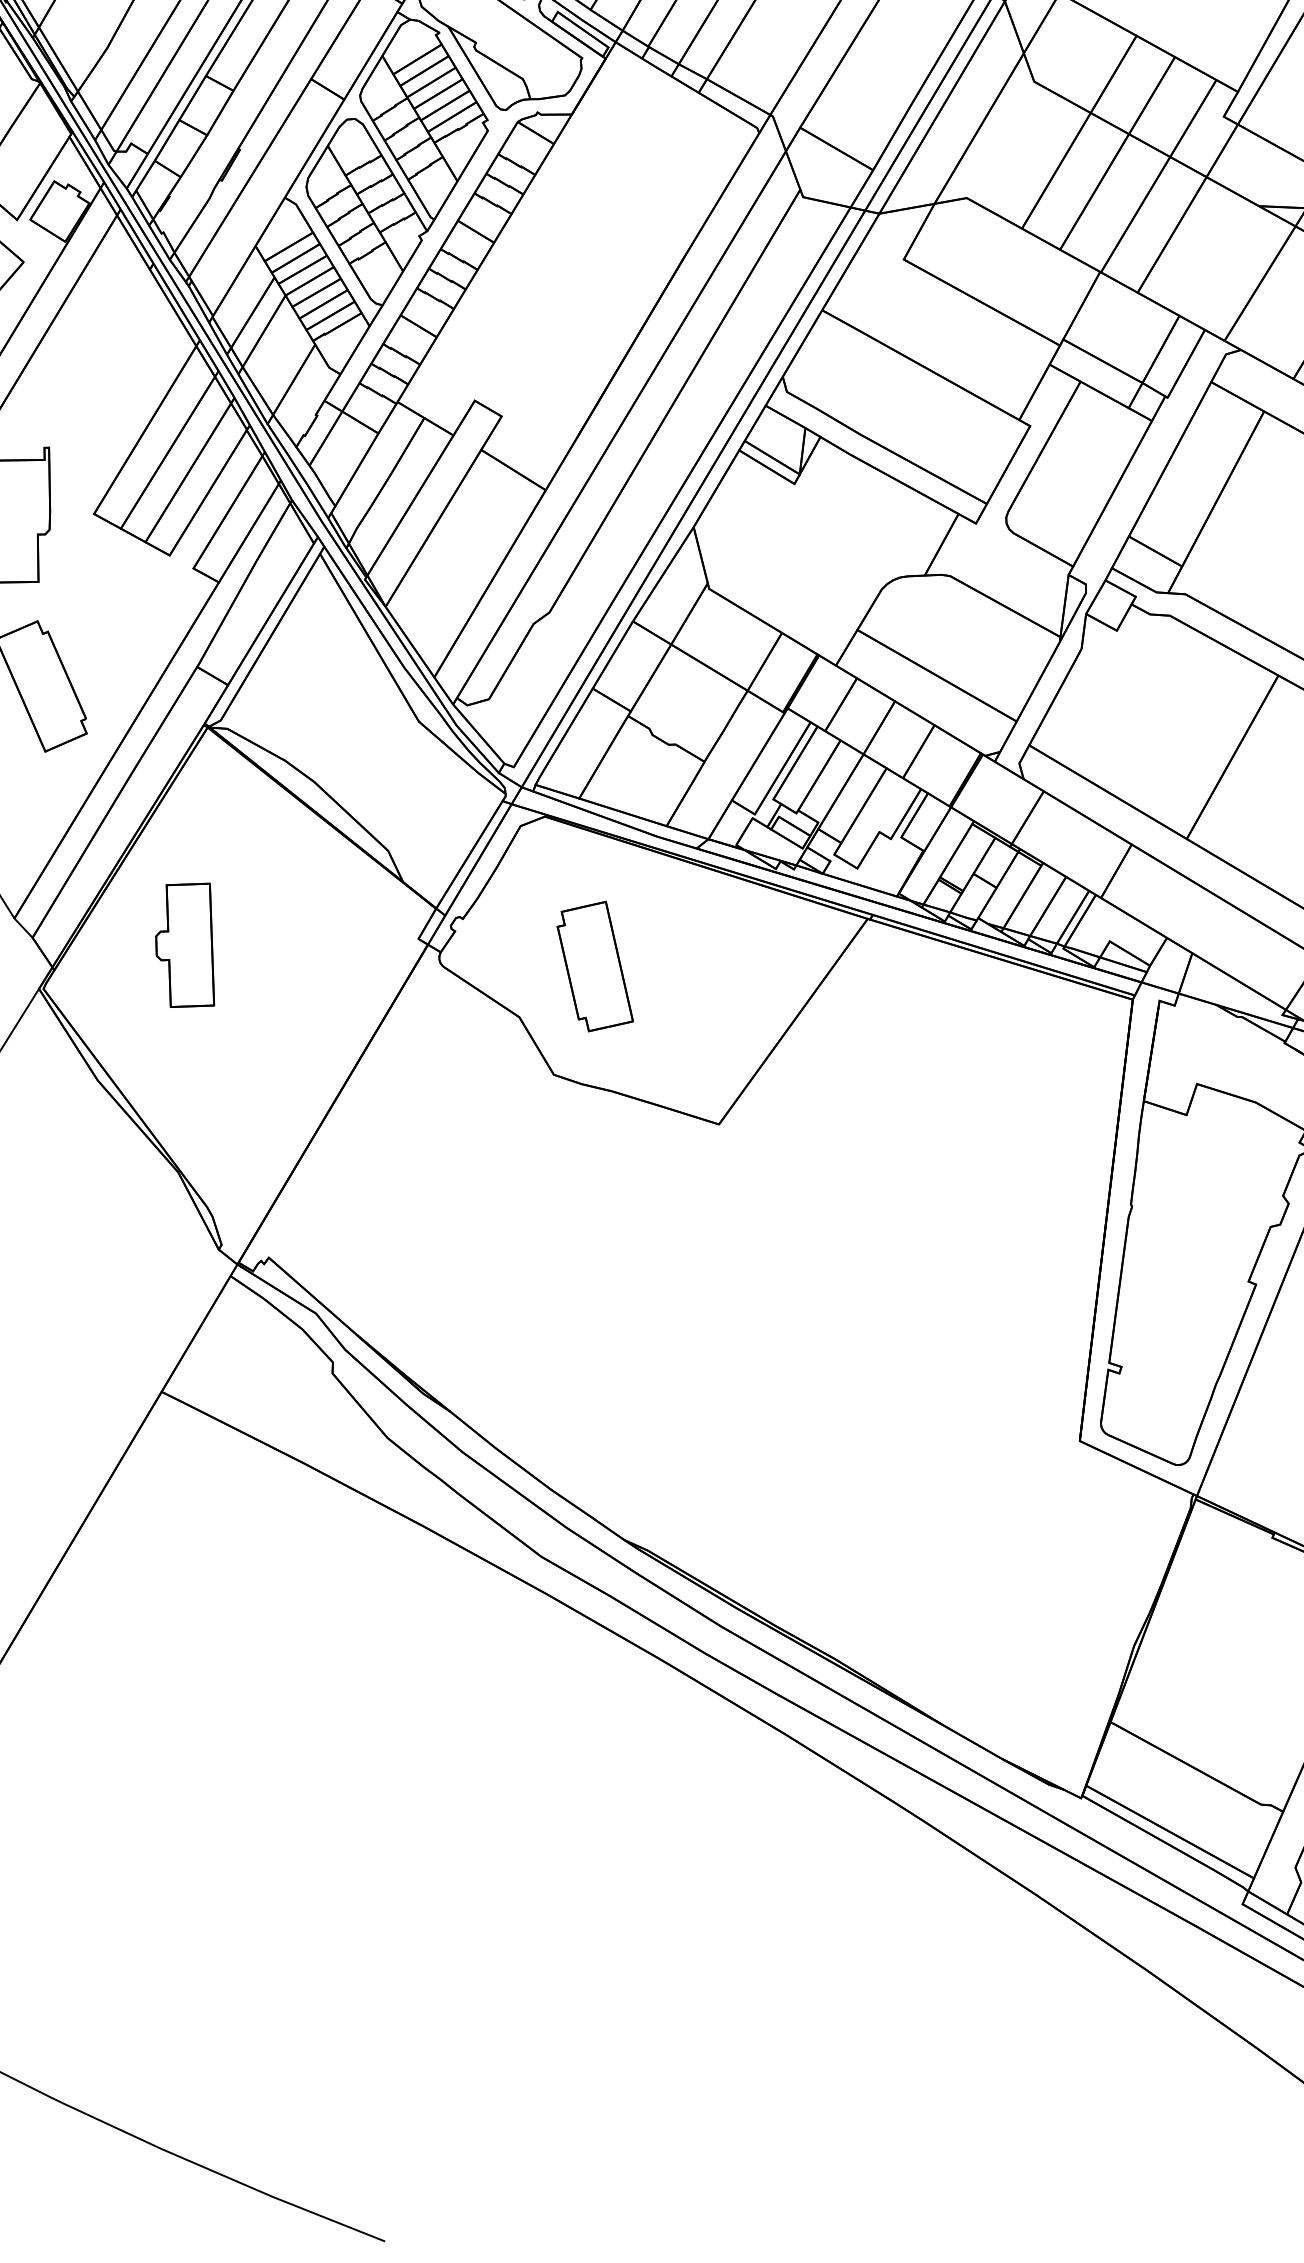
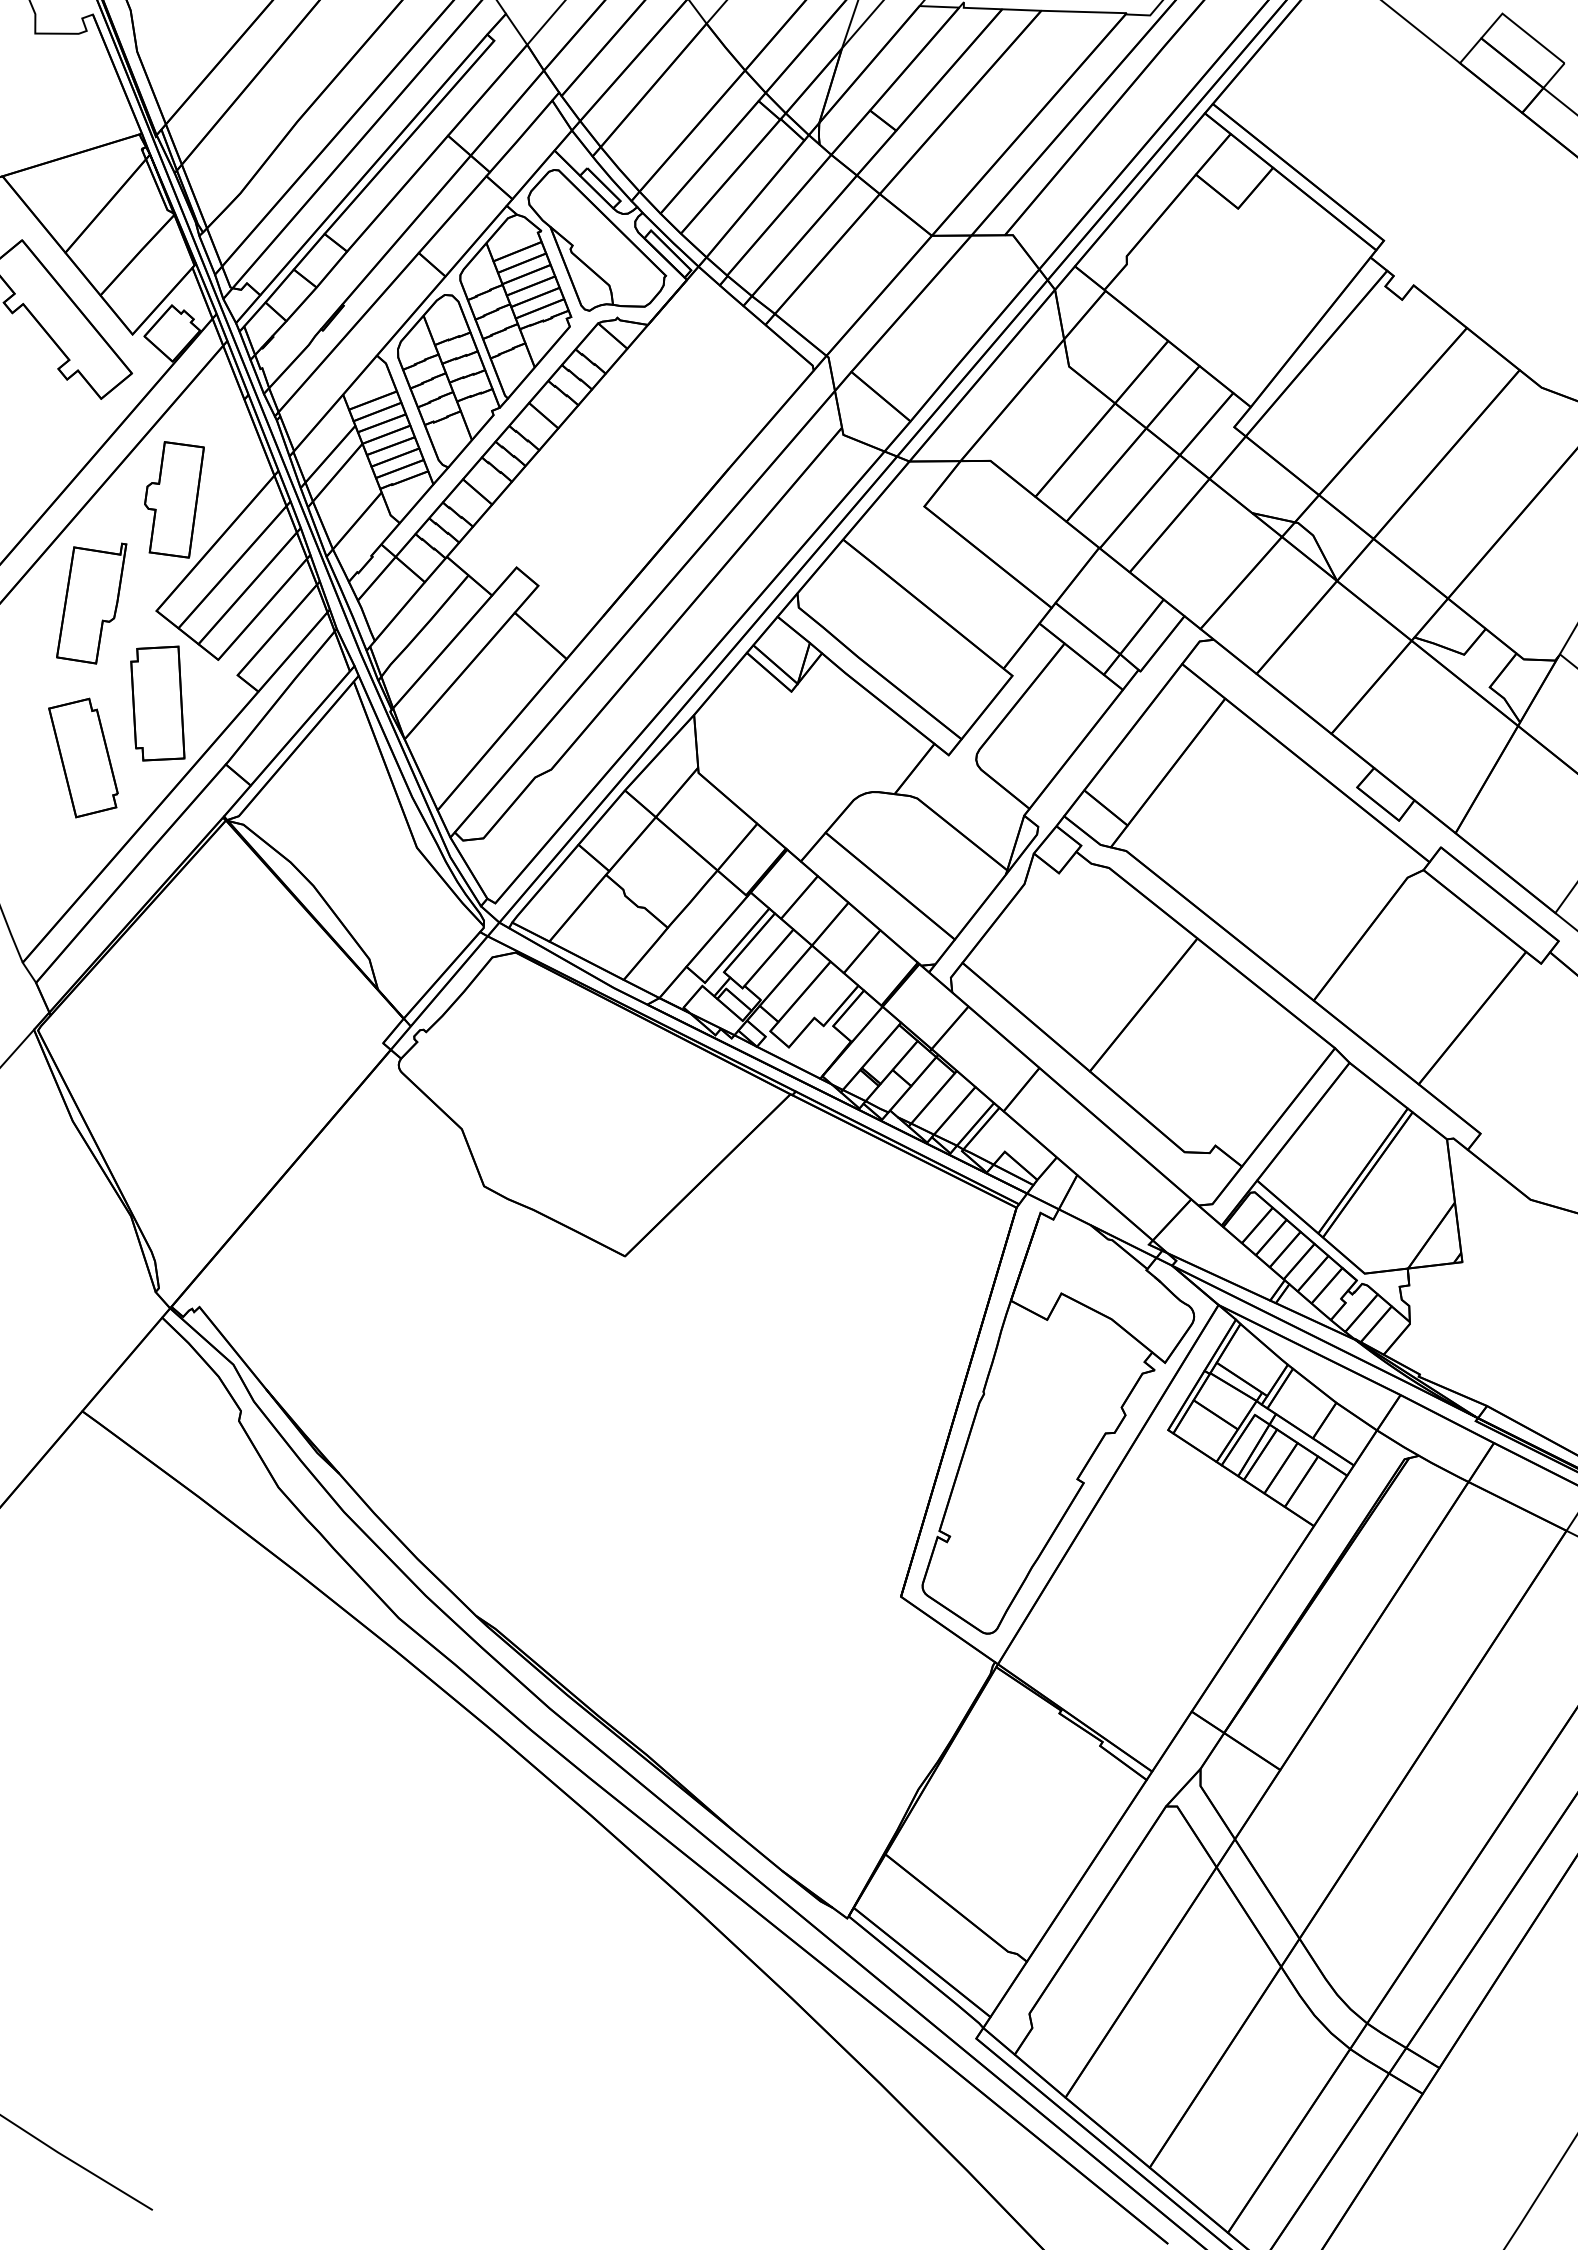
part: (187, 945) -> (174, 499), moved
part: (593, 967) -> (157, 703), moved

